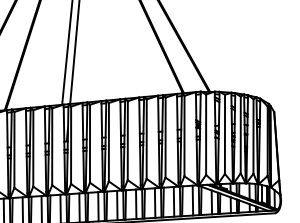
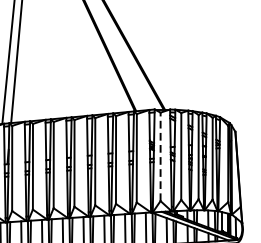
line: (206, 134) -> (160, 156), solid -> dashed

